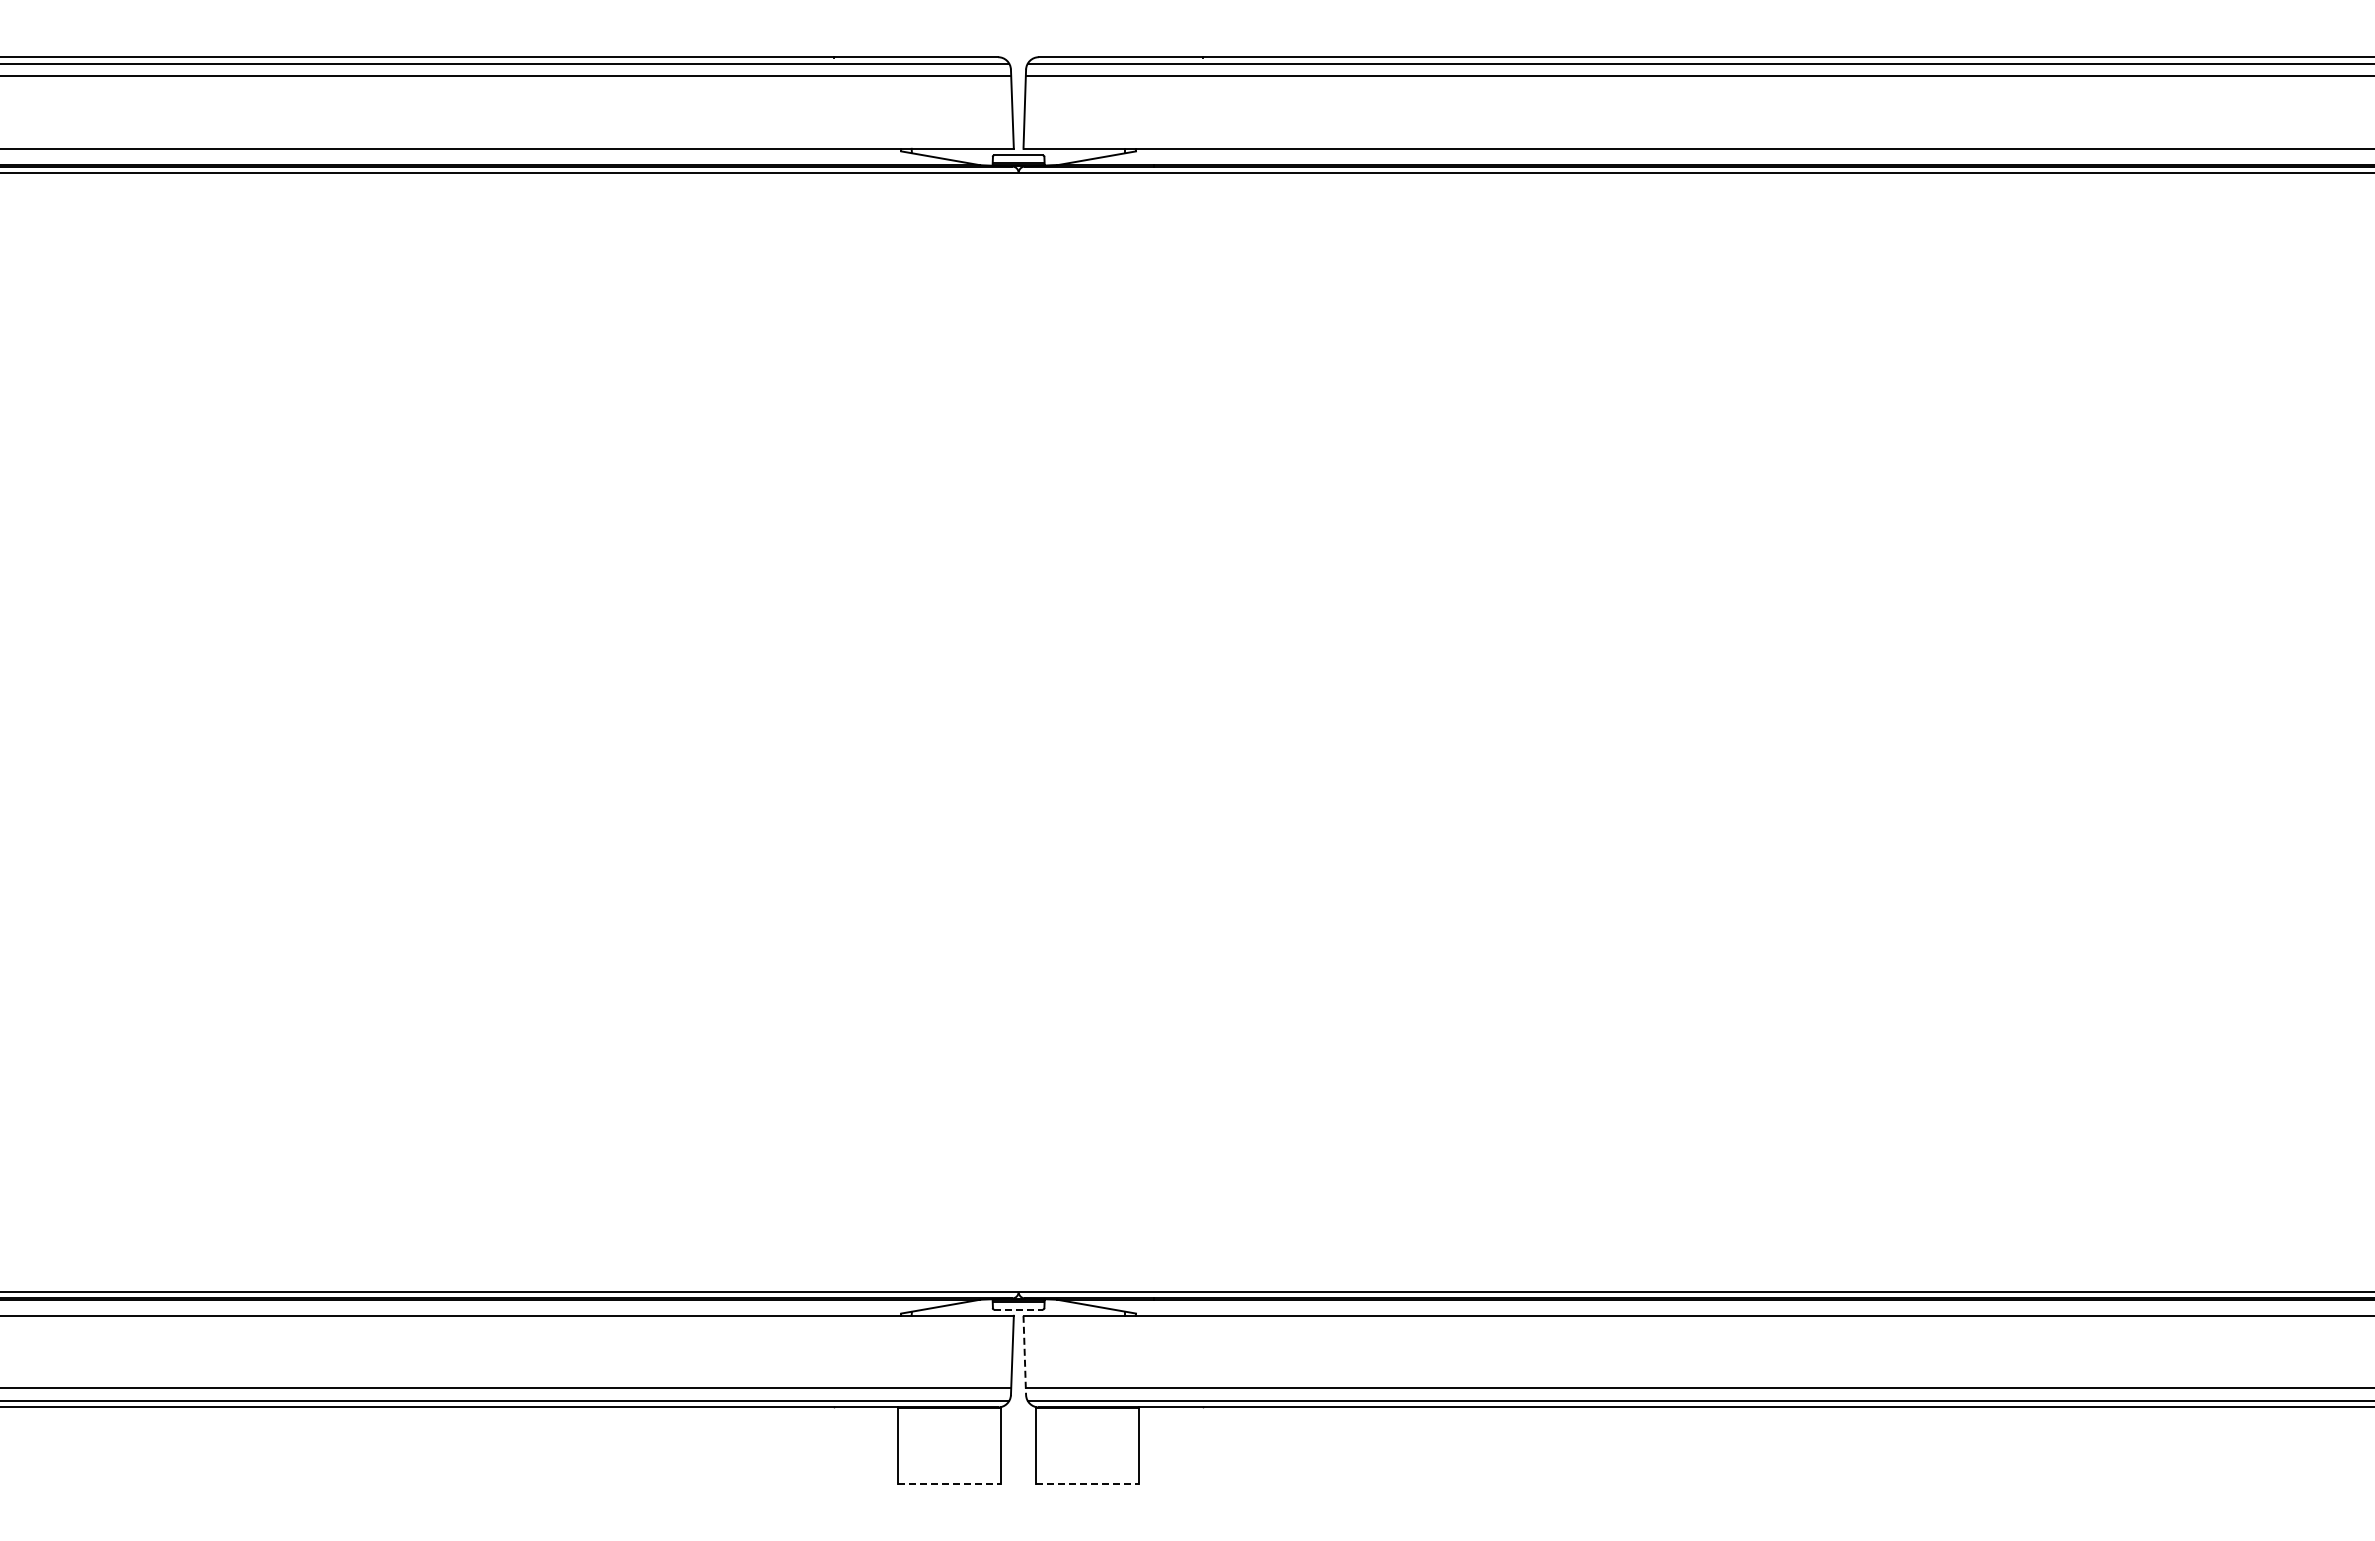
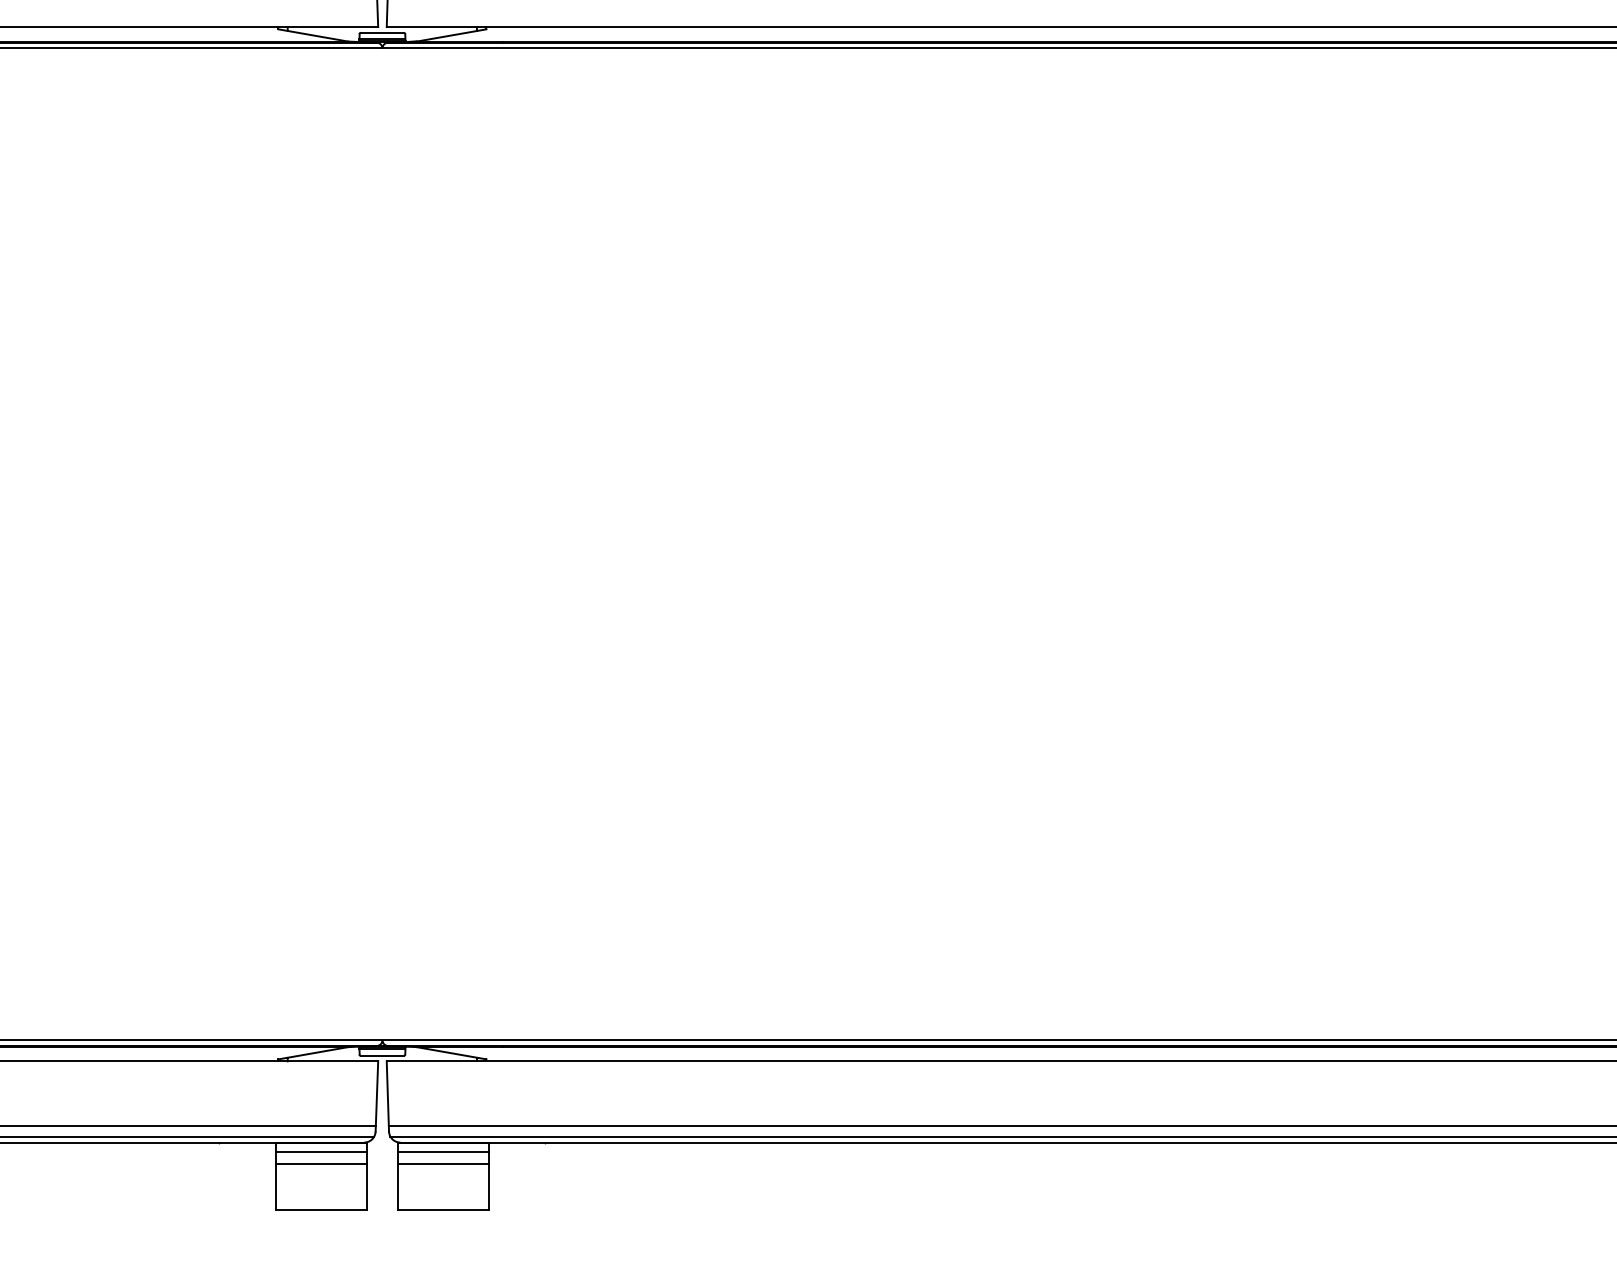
line: (1019, 1309) -> (383, 1055), dashed -> solid
line: (1024, 1355) -> (387, 1096), dashed -> solid
line: (949, 1418) -> (321, 1152), added
line: (1087, 1418) -> (443, 1152), added
line: (949, 1431) -> (321, 1163), added
line: (1087, 1431) -> (443, 1163), added
line: (950, 1483) -> (322, 1209), dashed -> solid
line: (1088, 1483) -> (444, 1209), dashed -> solid

